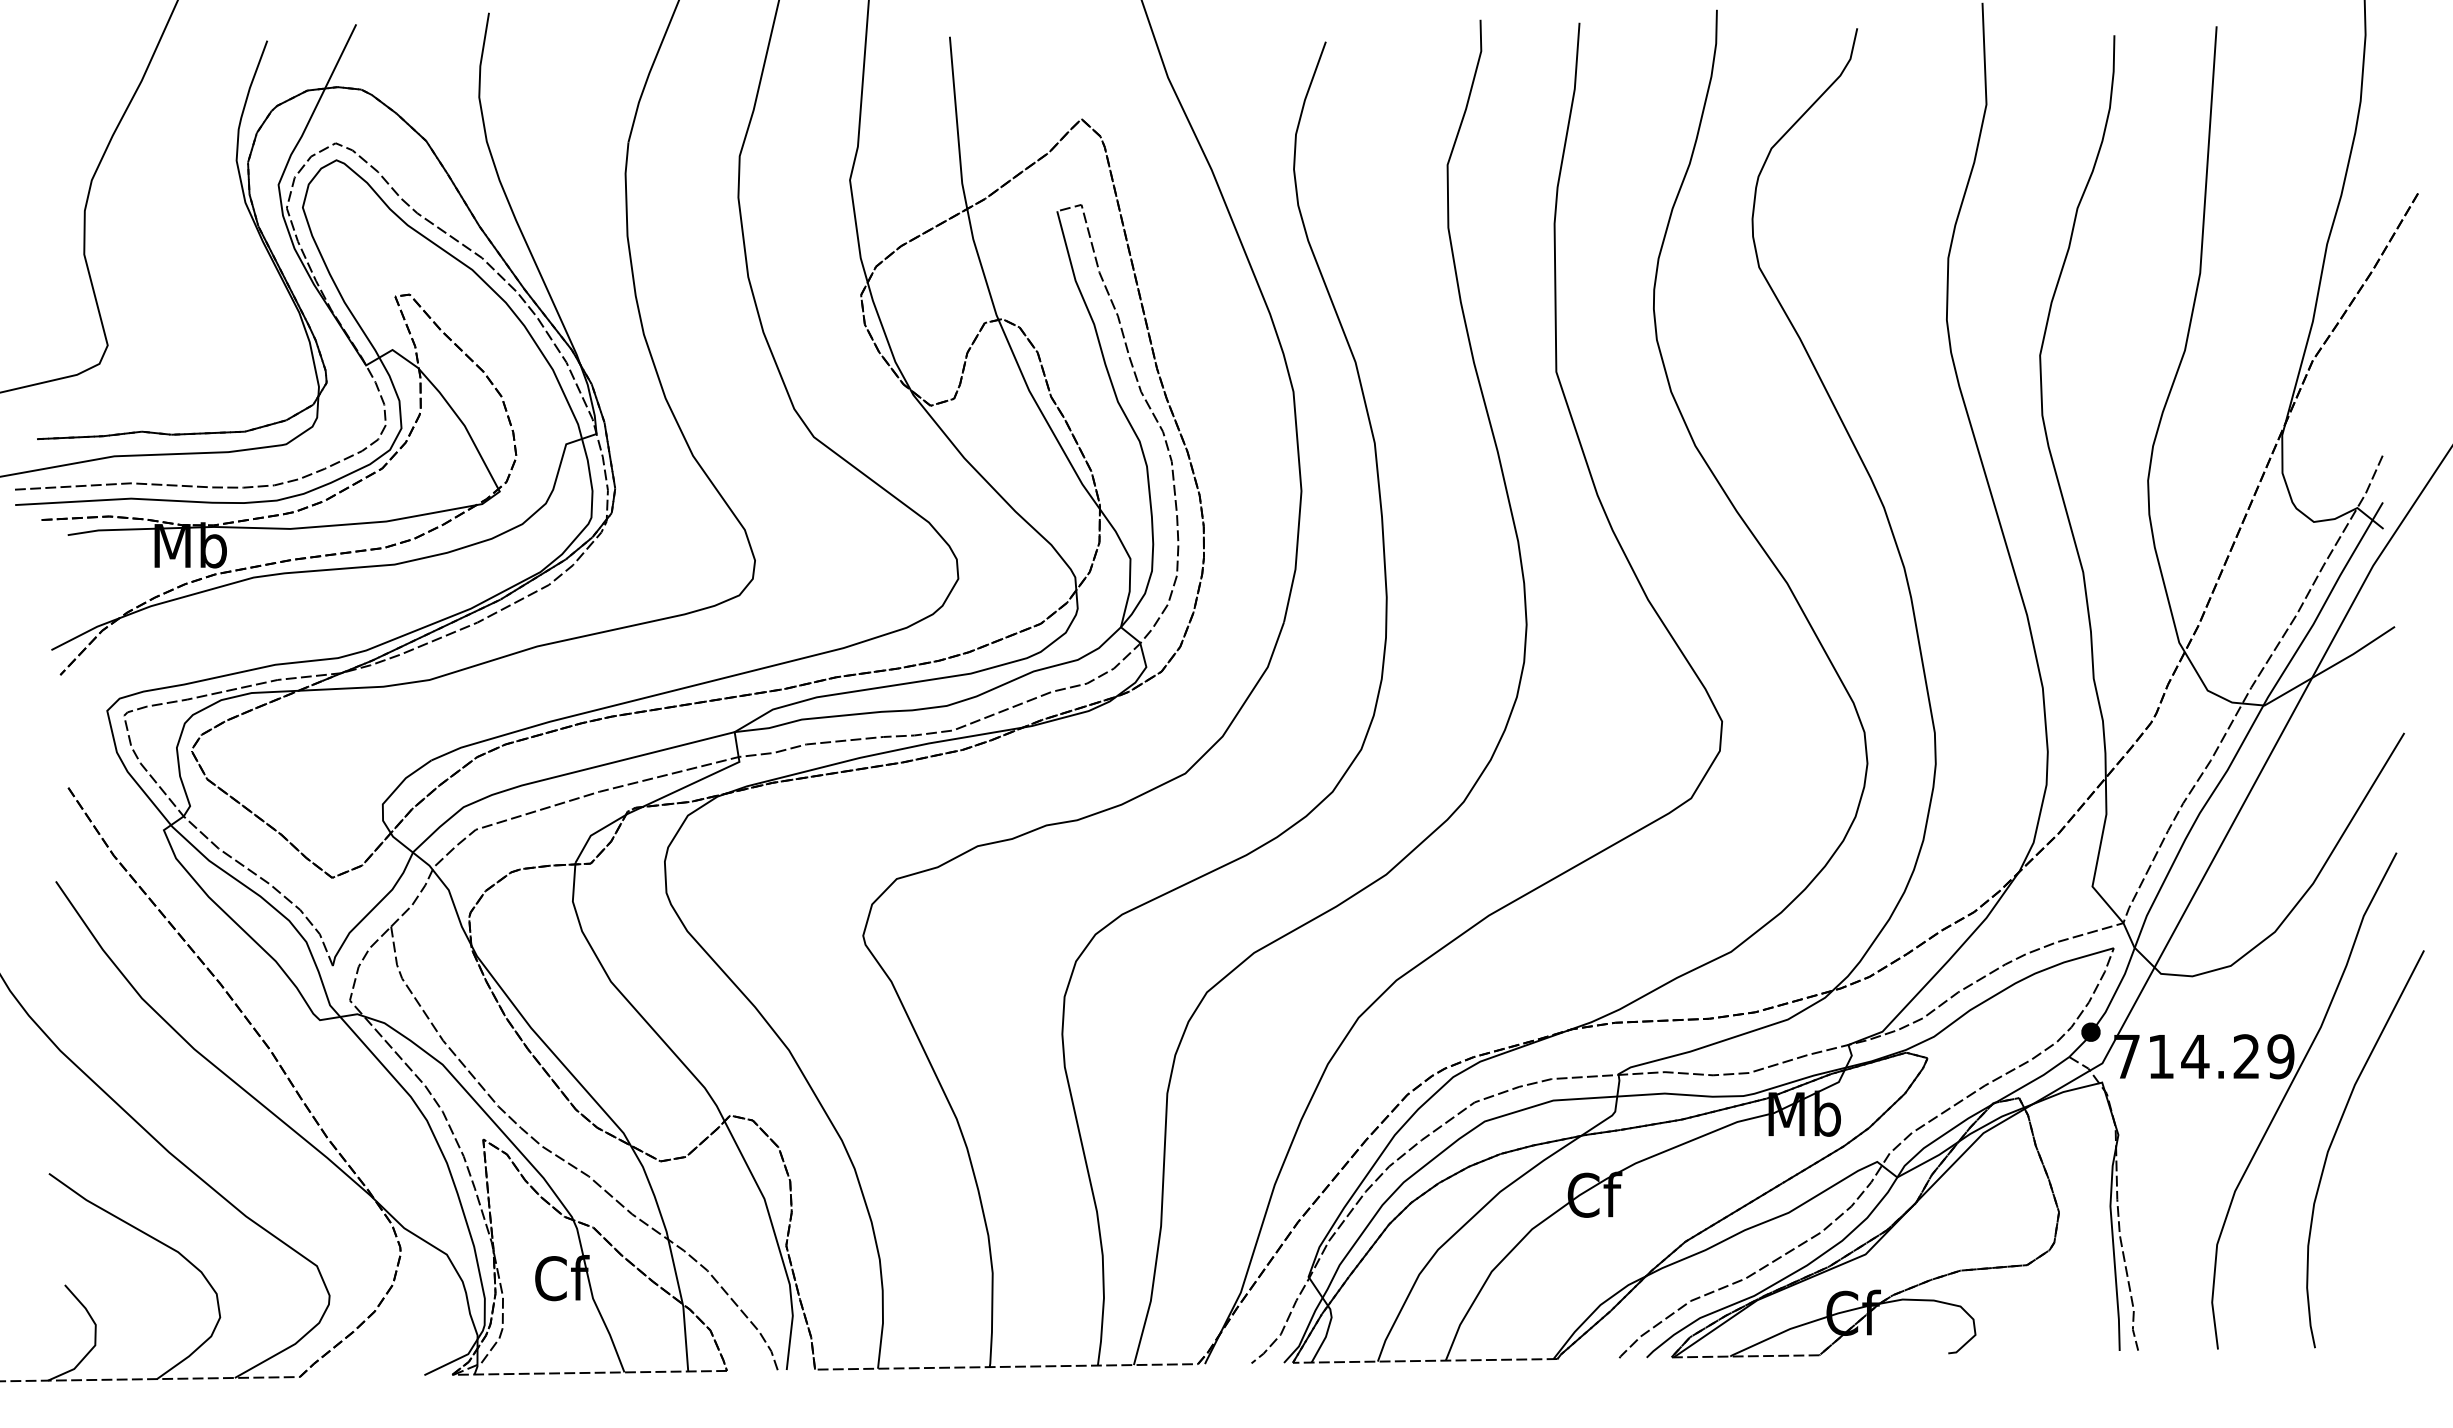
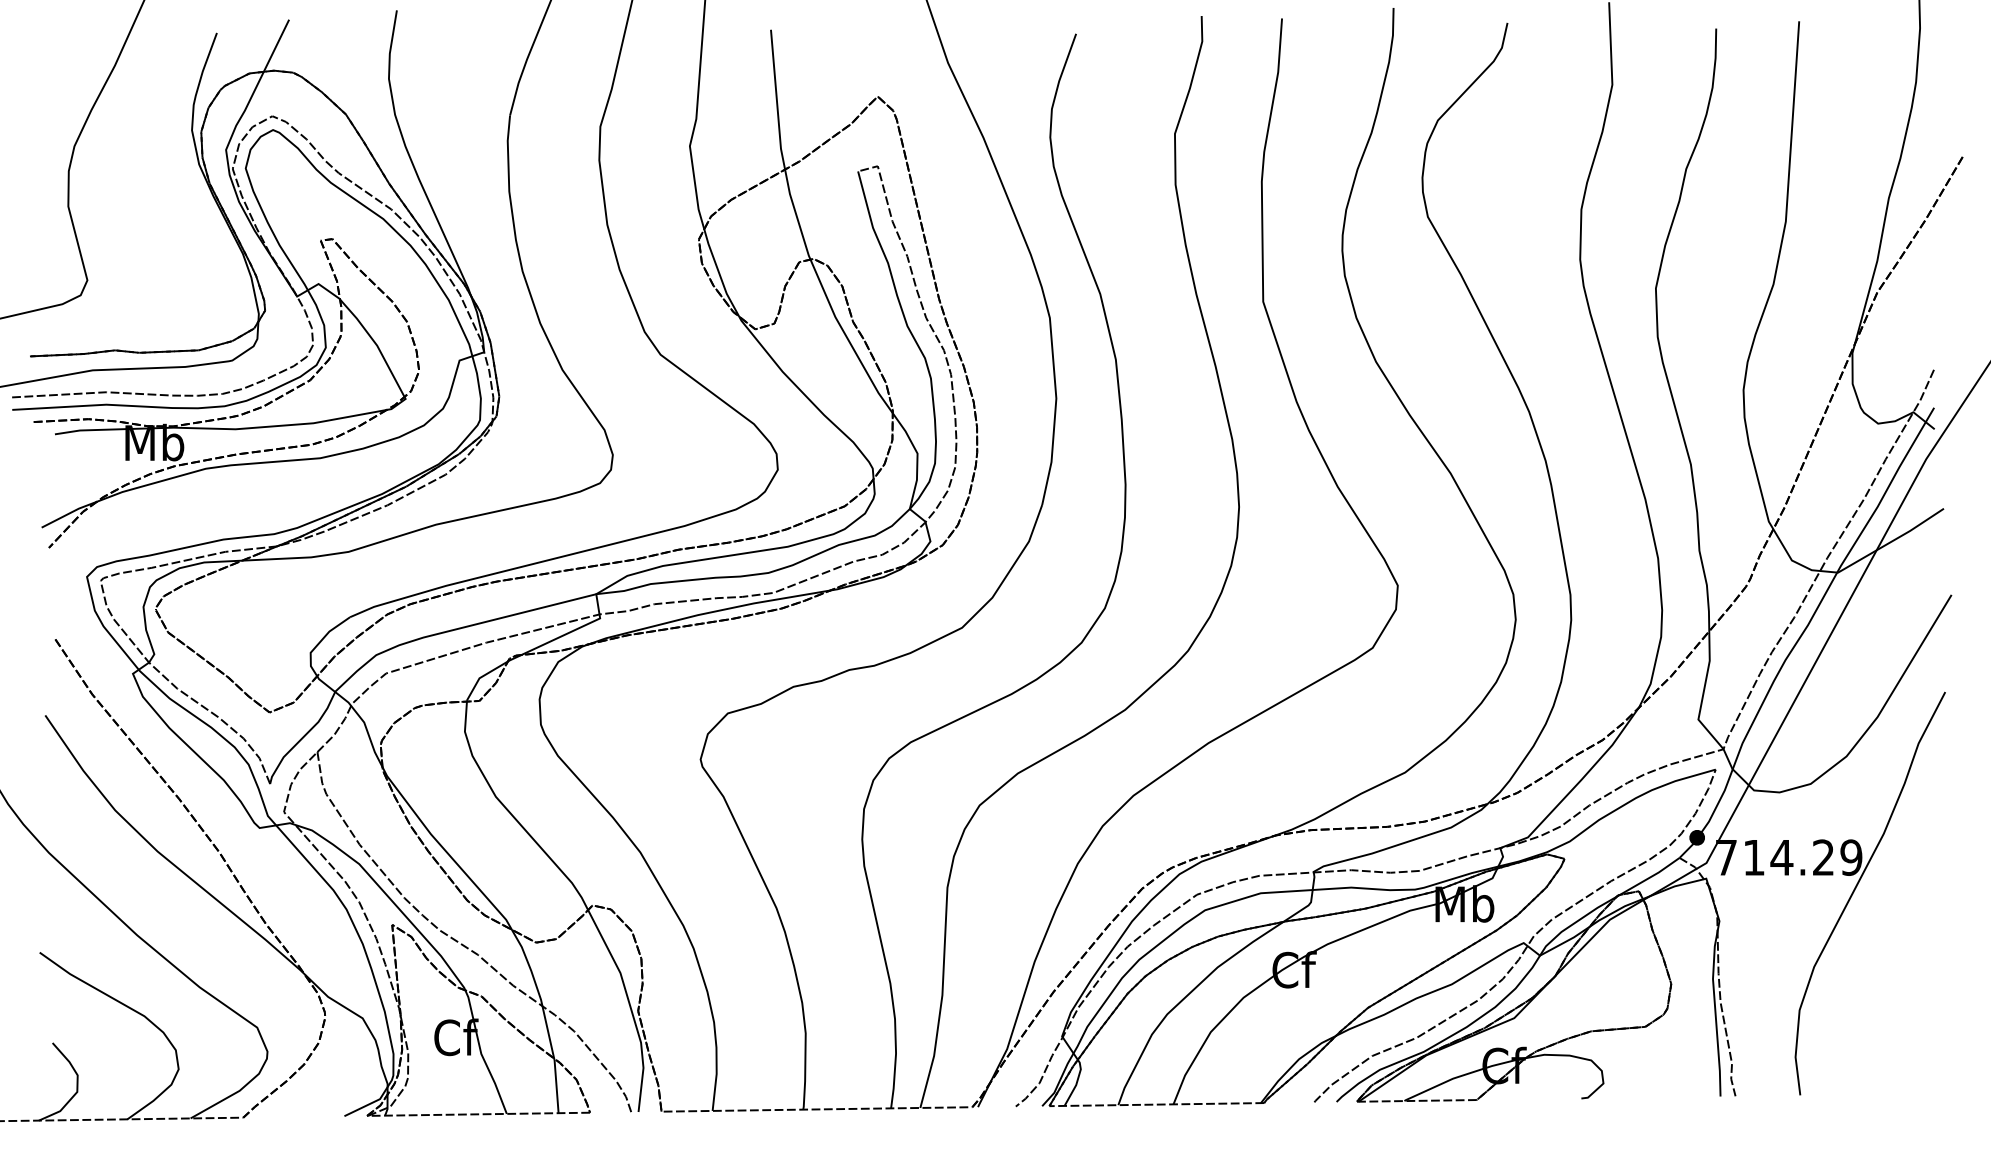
curve: (2335, 1136) -> (1895, 922), removed

